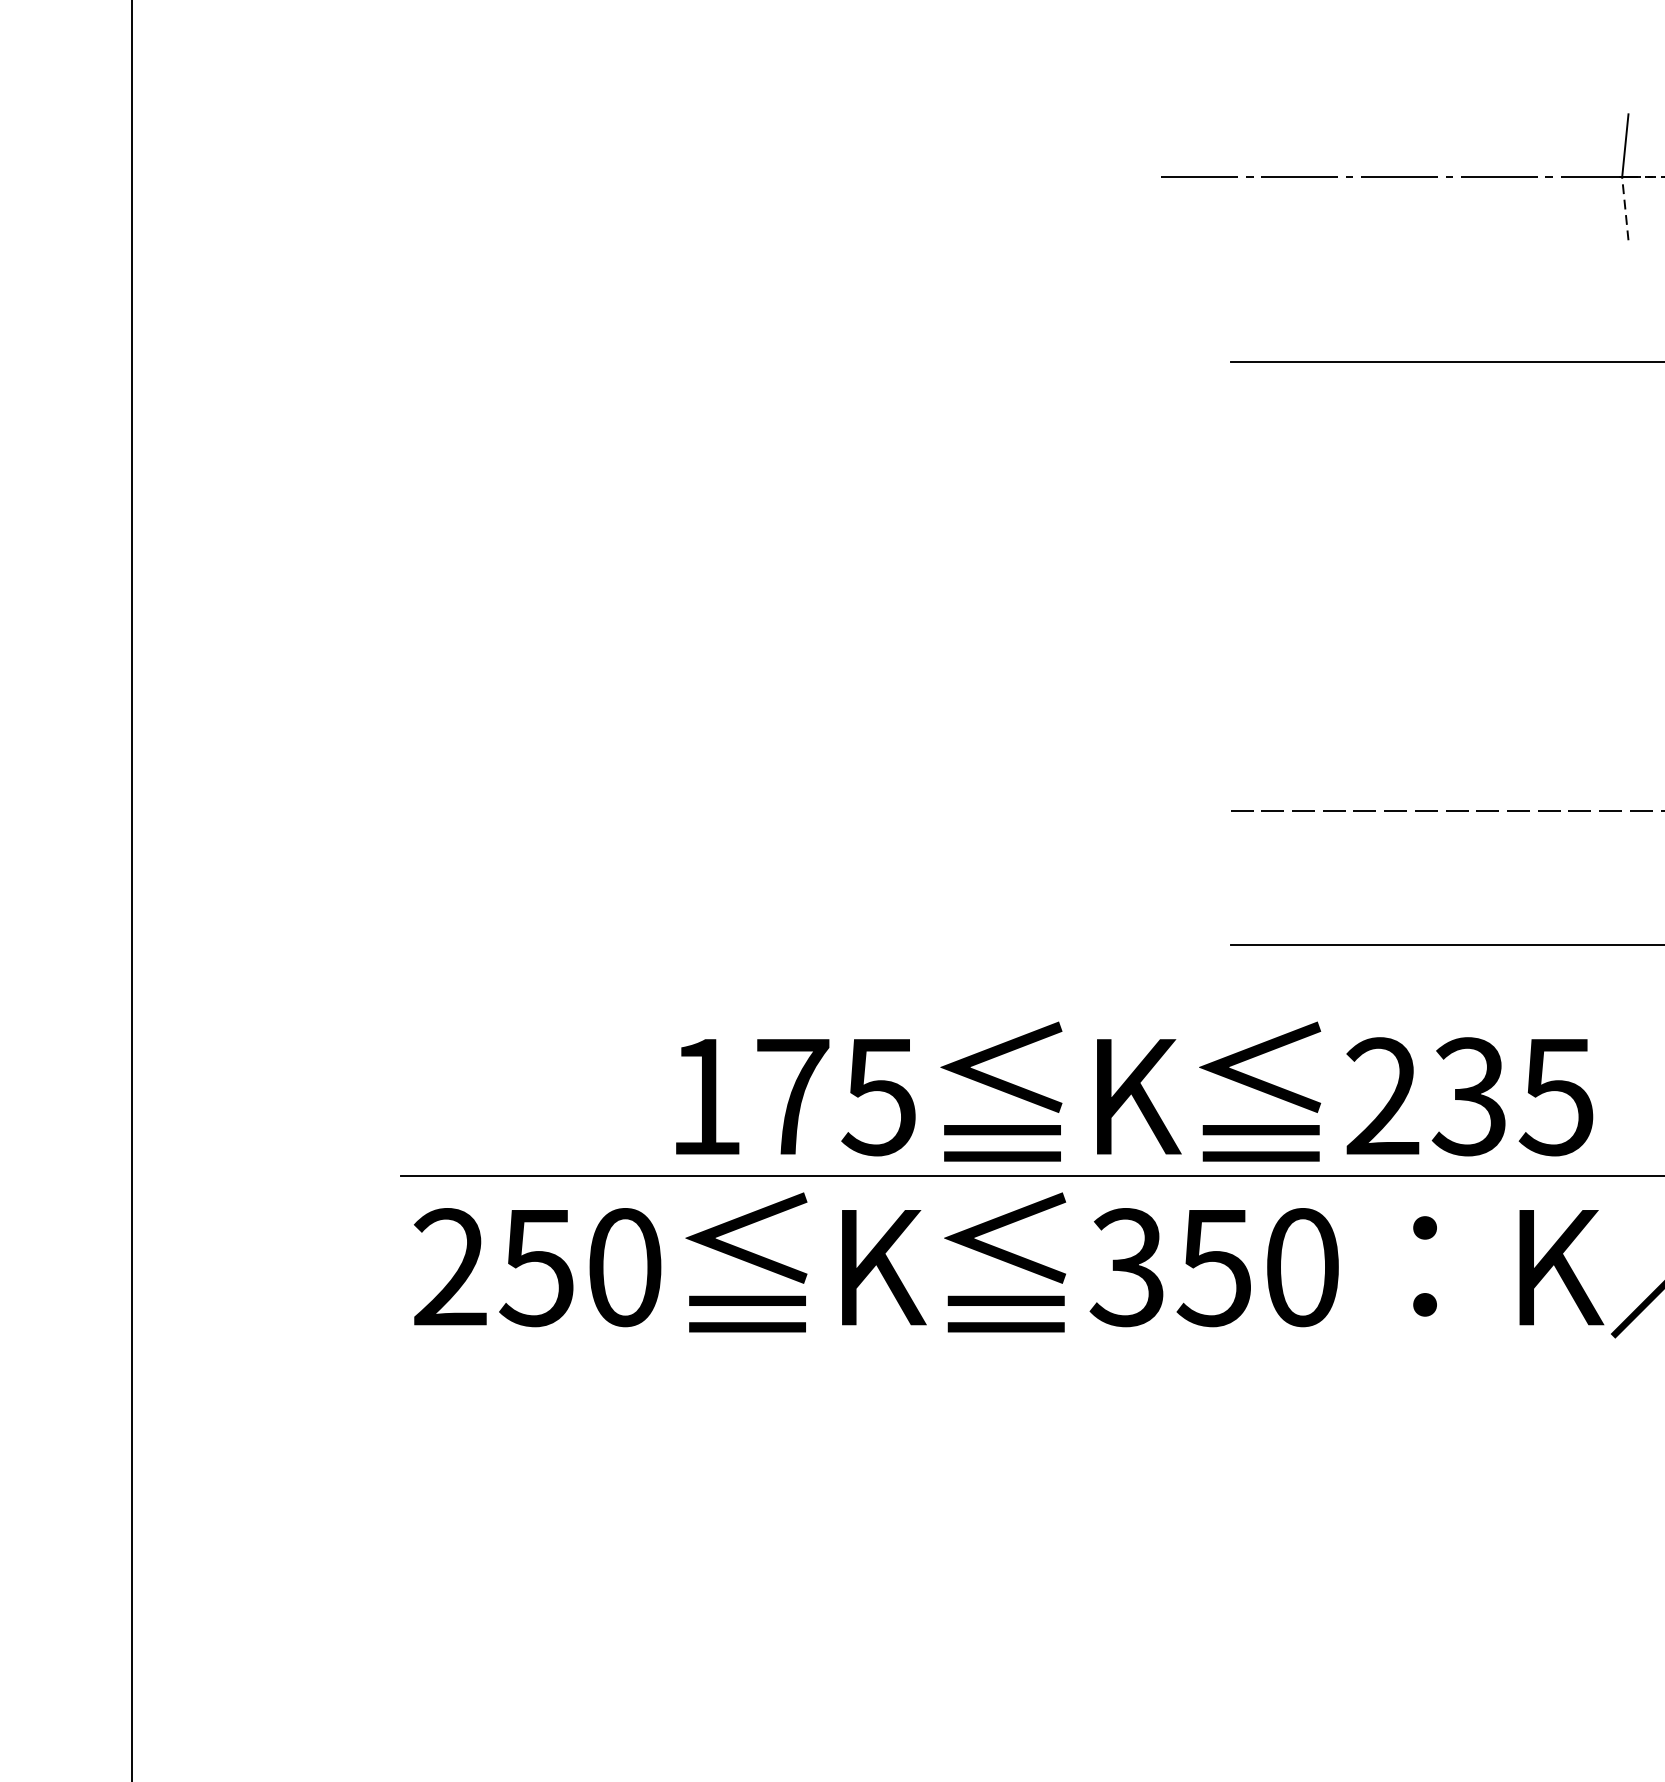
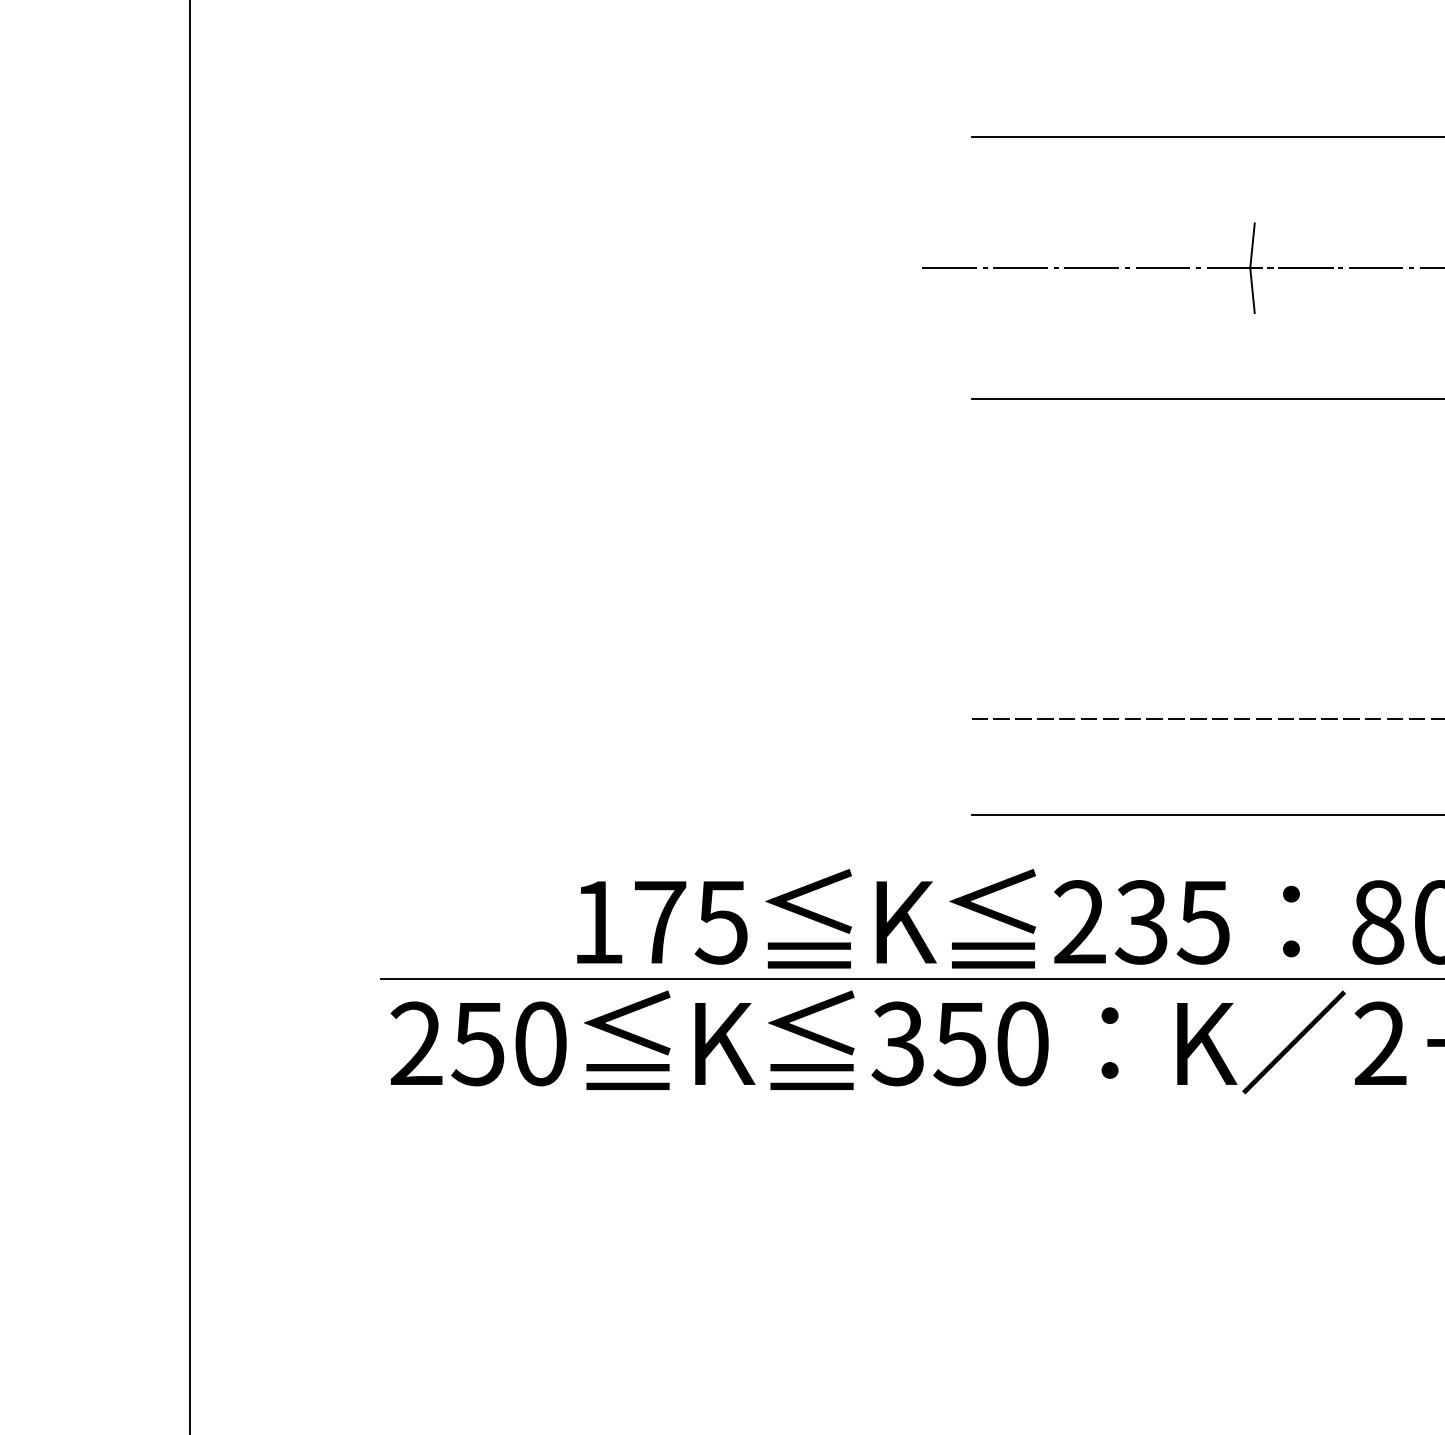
line: (1625, 208) -> (1252, 290), dashed -> solid

